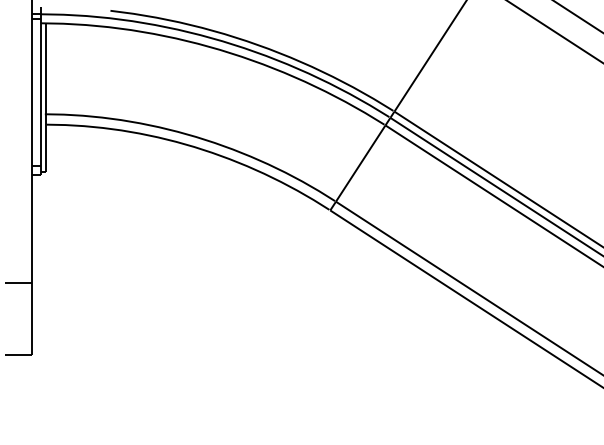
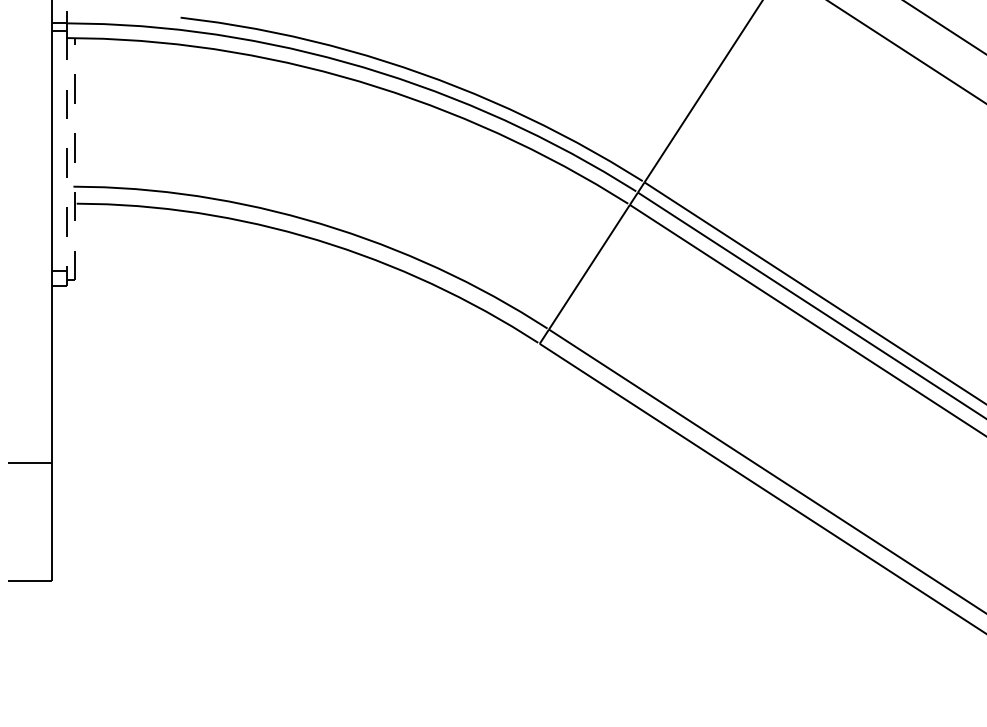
line: (40, 92) -> (66, 151), solid -> dashed
line: (46, 97) -> (76, 159), solid -> dashed

